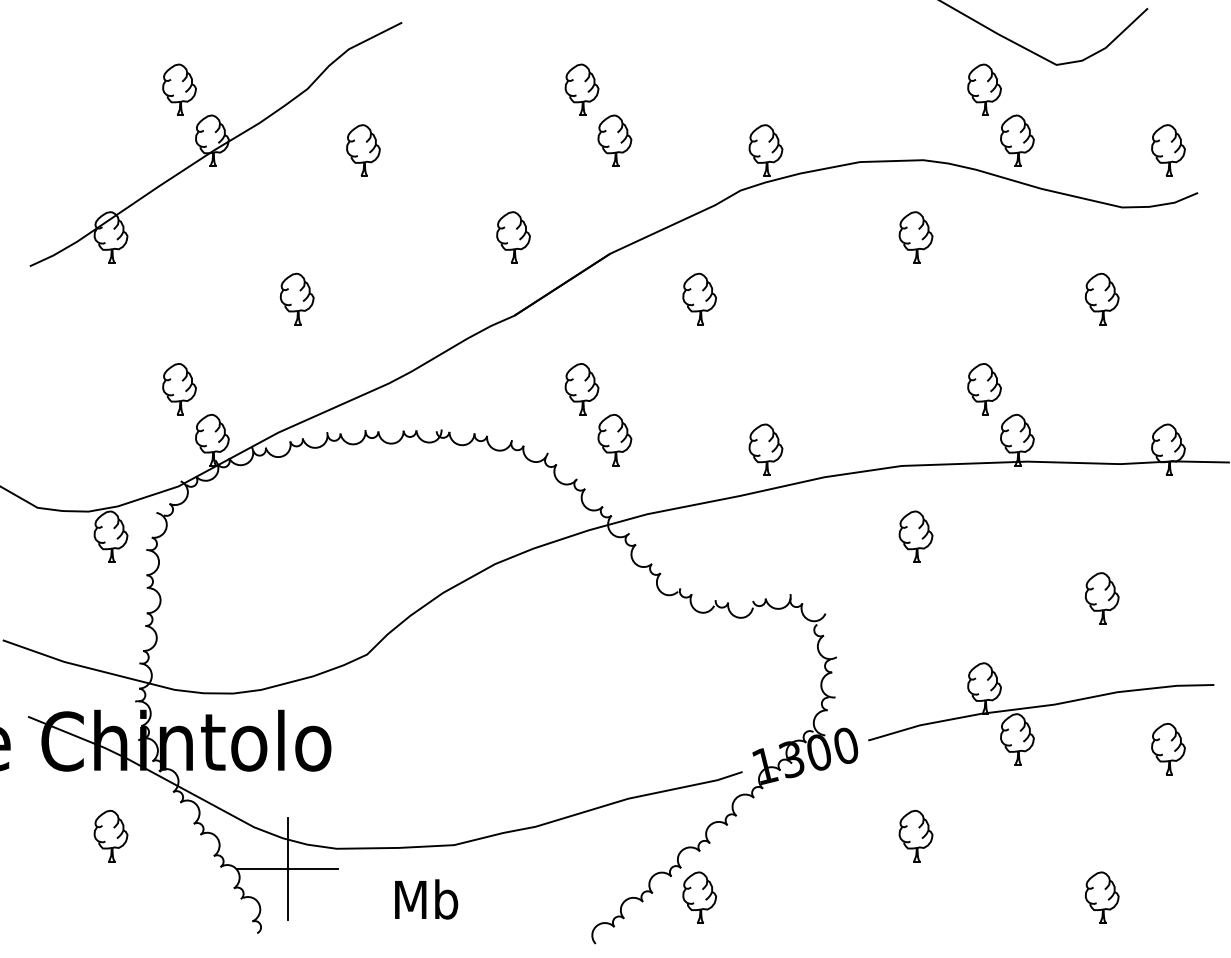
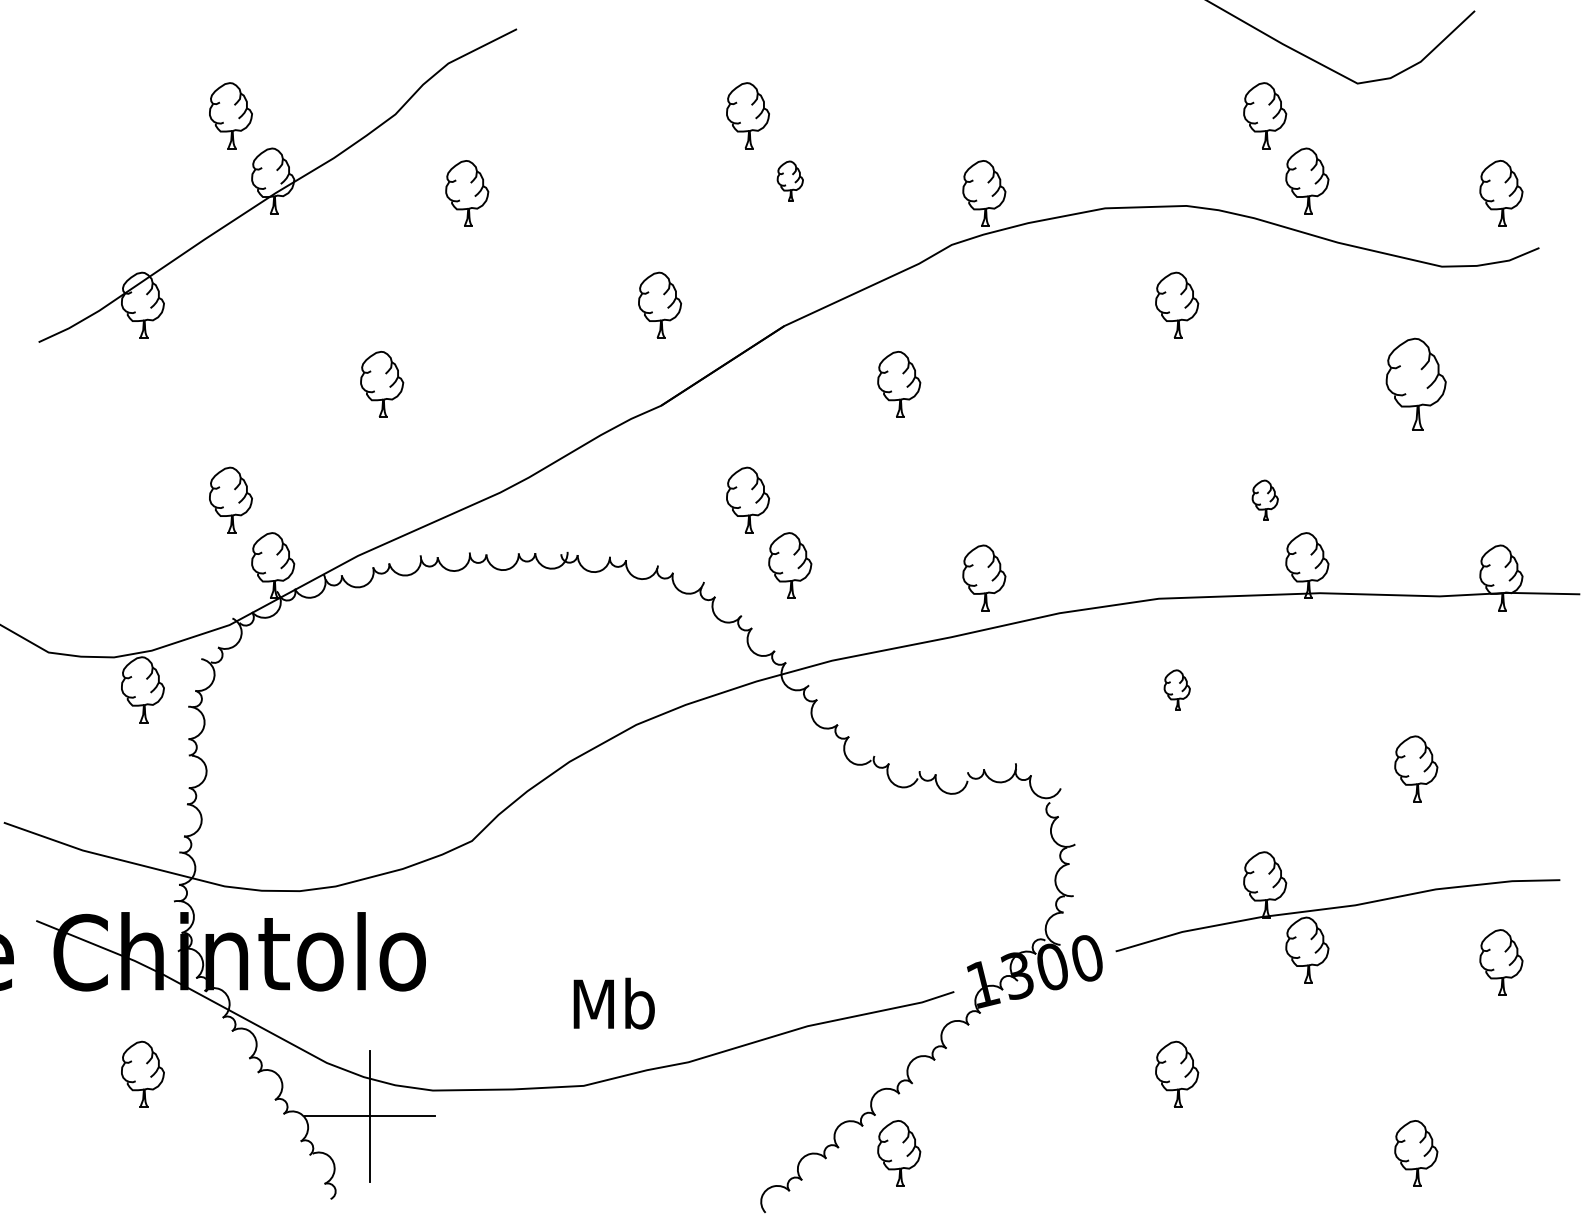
part: (615, 140) -> (790, 180), size x0.6
part: (1102, 299) -> (1416, 384), size x1.4
part: (984, 388) -> (1265, 499), size x0.6
part: (916, 536) -> (1177, 689), size x0.6
text: (425, 899) -> (613, 1003), moved

